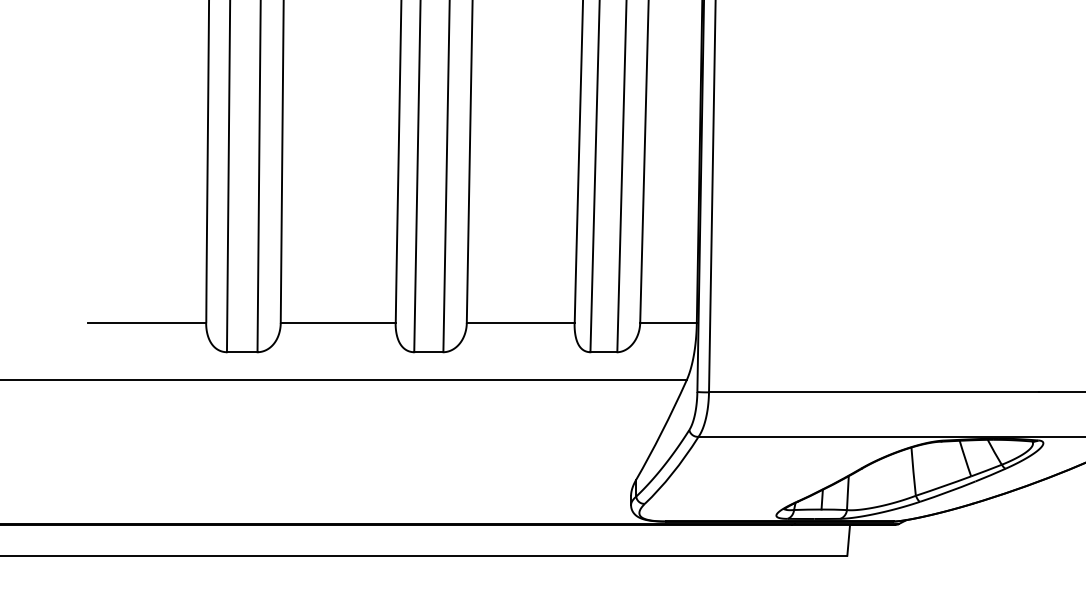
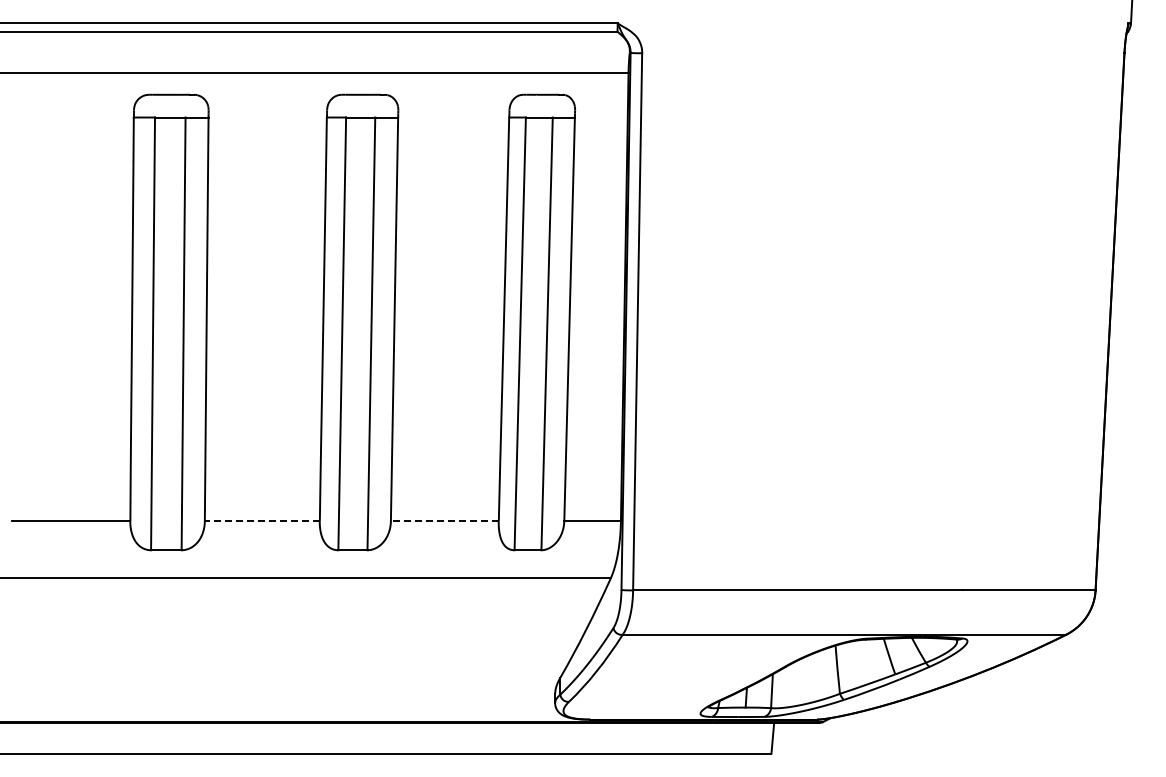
line: (338, 322) -> (262, 520), solid -> dashed
line: (520, 322) -> (444, 520), solid -> dashed

